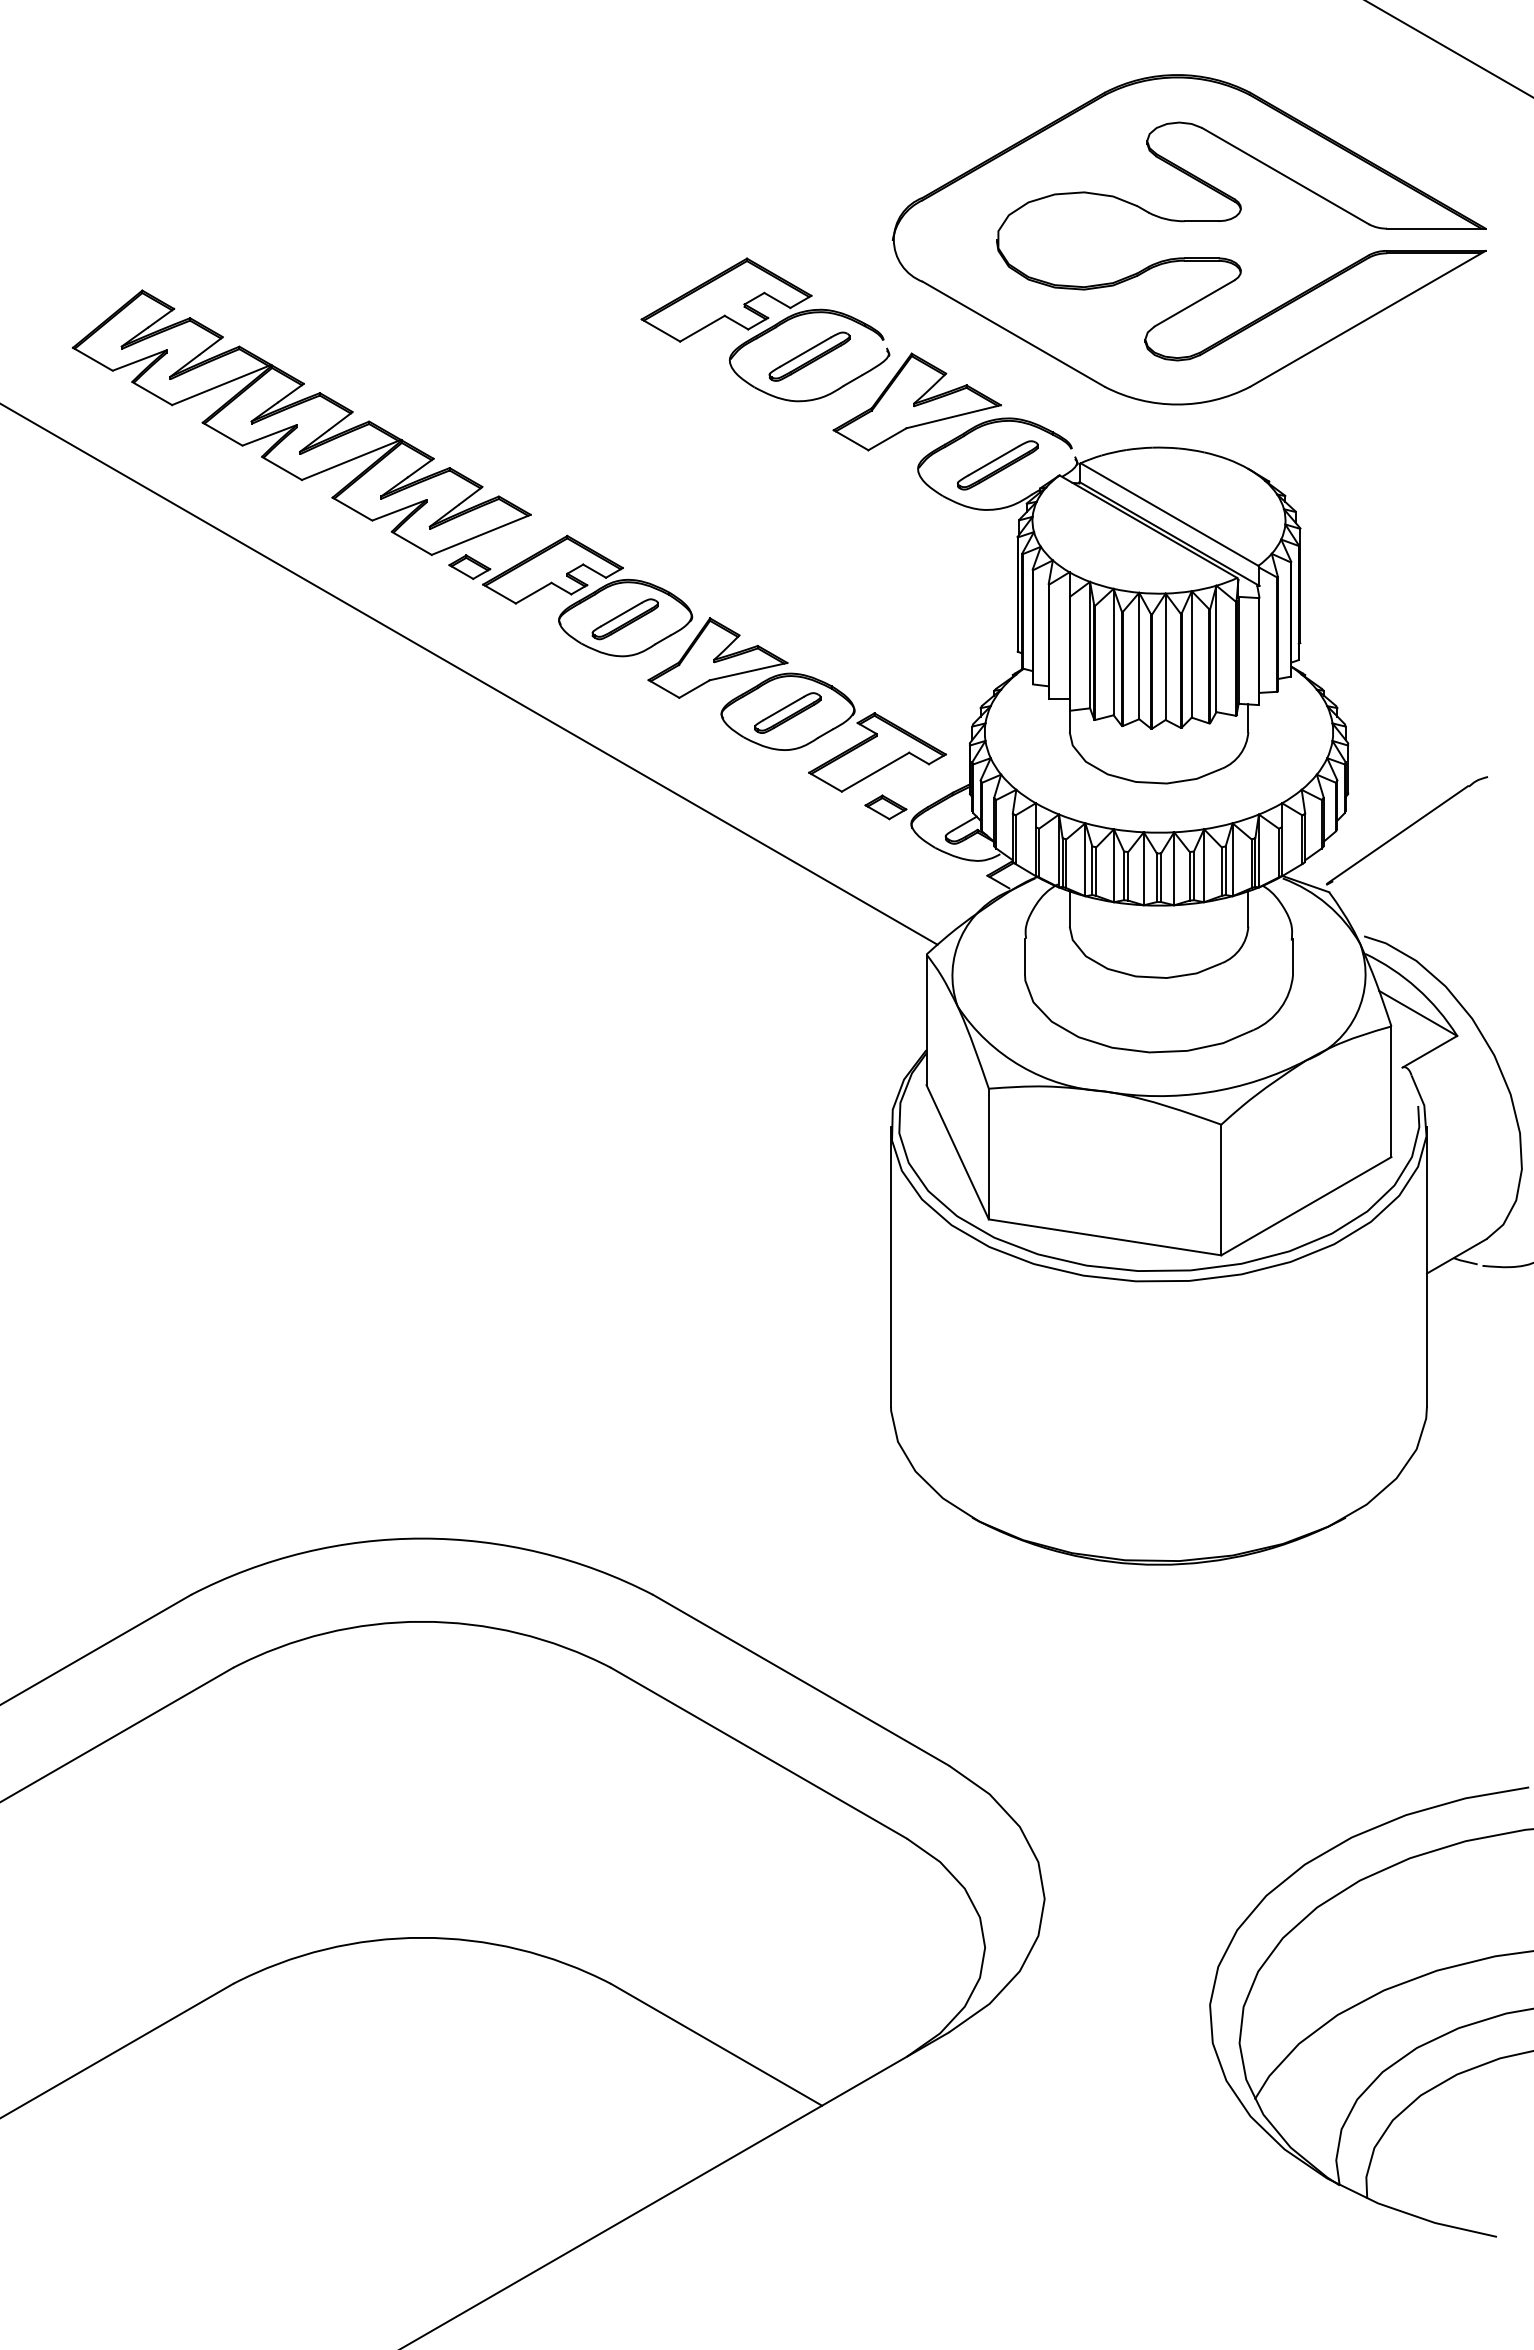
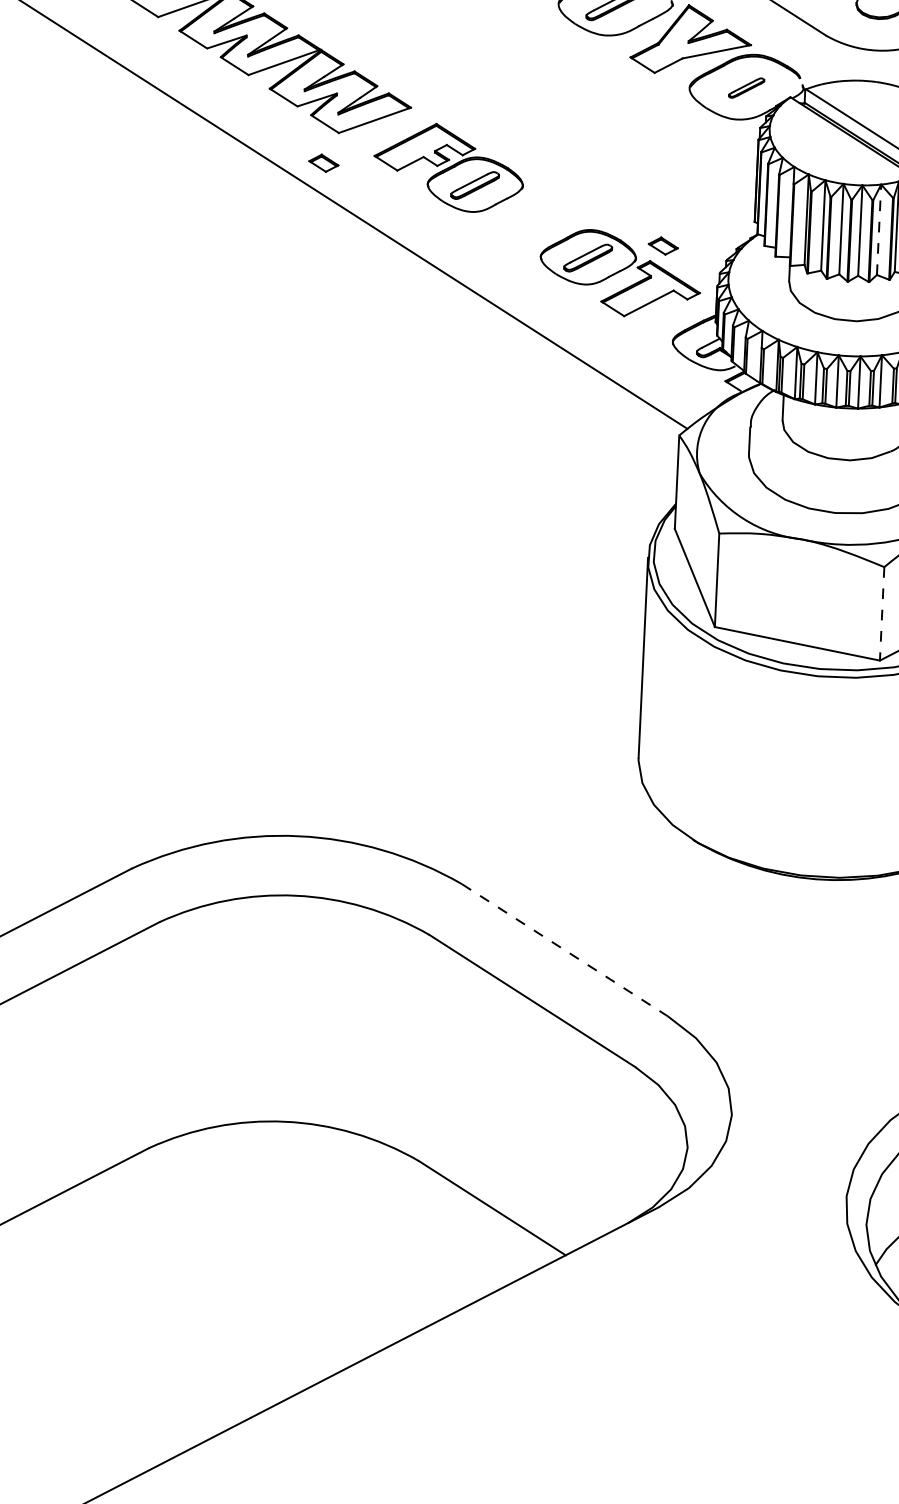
part: (997, 465) -> (746, 88), size x0.6
part: (469, 566) -> (323, 162), moved
line: (1191, 653) -> (878, 229), solid -> dashed
part: (717, 657) -> (539, 216), removed
part: (885, 807) -> (663, 246), moved
line: (1221, 1190) -> (882, 614), solid -> dashed
line: (801, 1680) -> (565, 950), solid -> dashed

